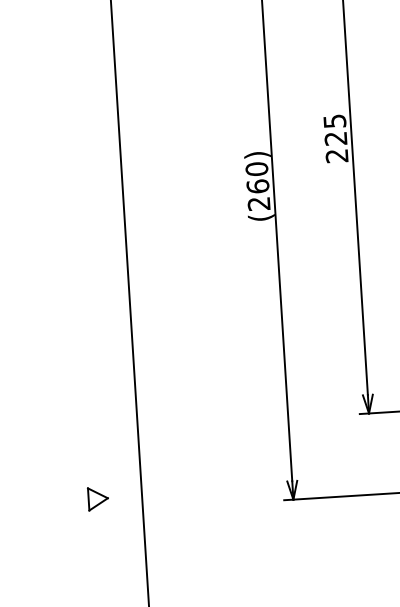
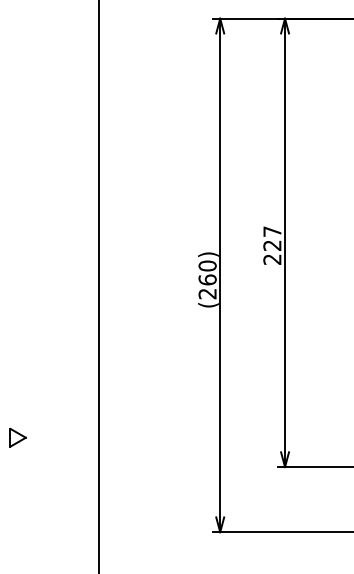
text: (334, 121) -> (272, 231), 225 -> 227
part: (97, 498) -> (17, 437), moved

